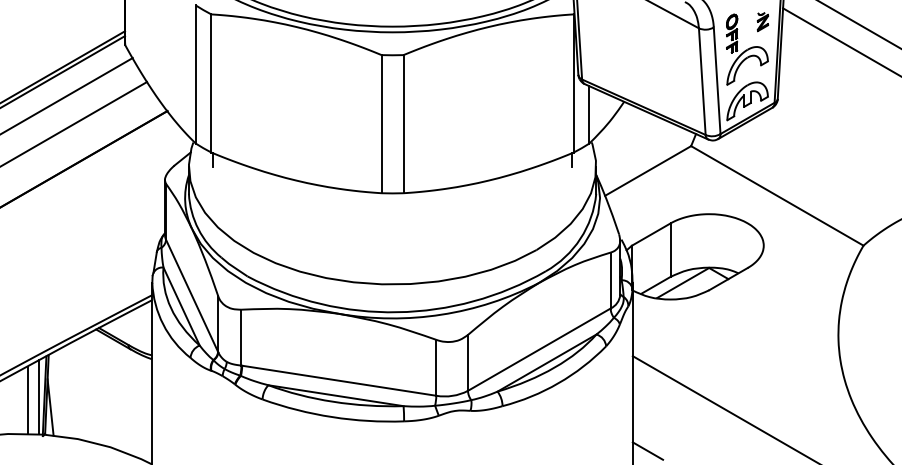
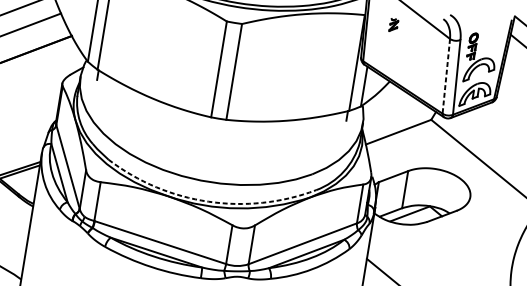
part: (762, 22) -> (393, 25), moved
line: (702, 82) -> (446, 76), solid -> dashed
arc: (397, 312) -> (208, 201), solid -> dashed

